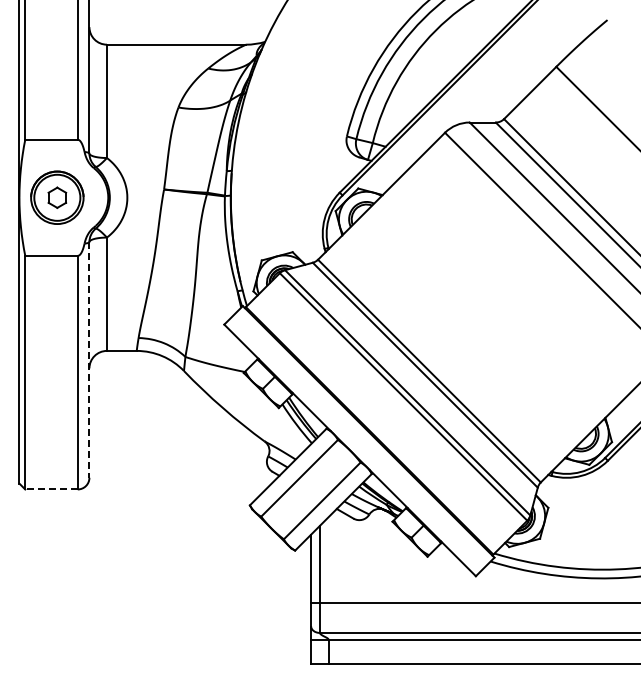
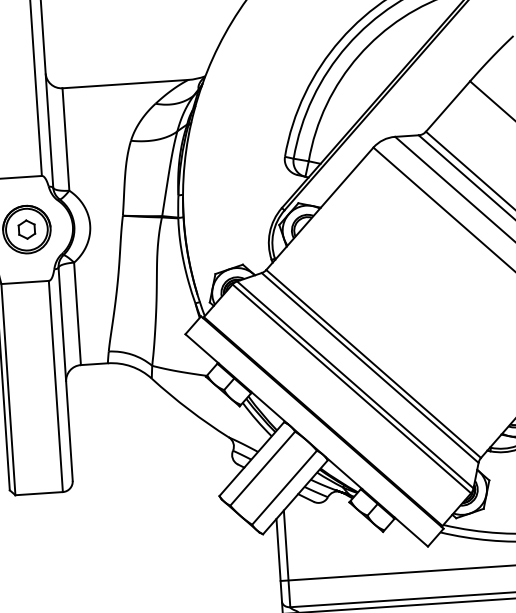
line: (89, 359) -> (65, 373), dashed -> solid
line: (51, 489) -> (39, 493), dashed -> solid

